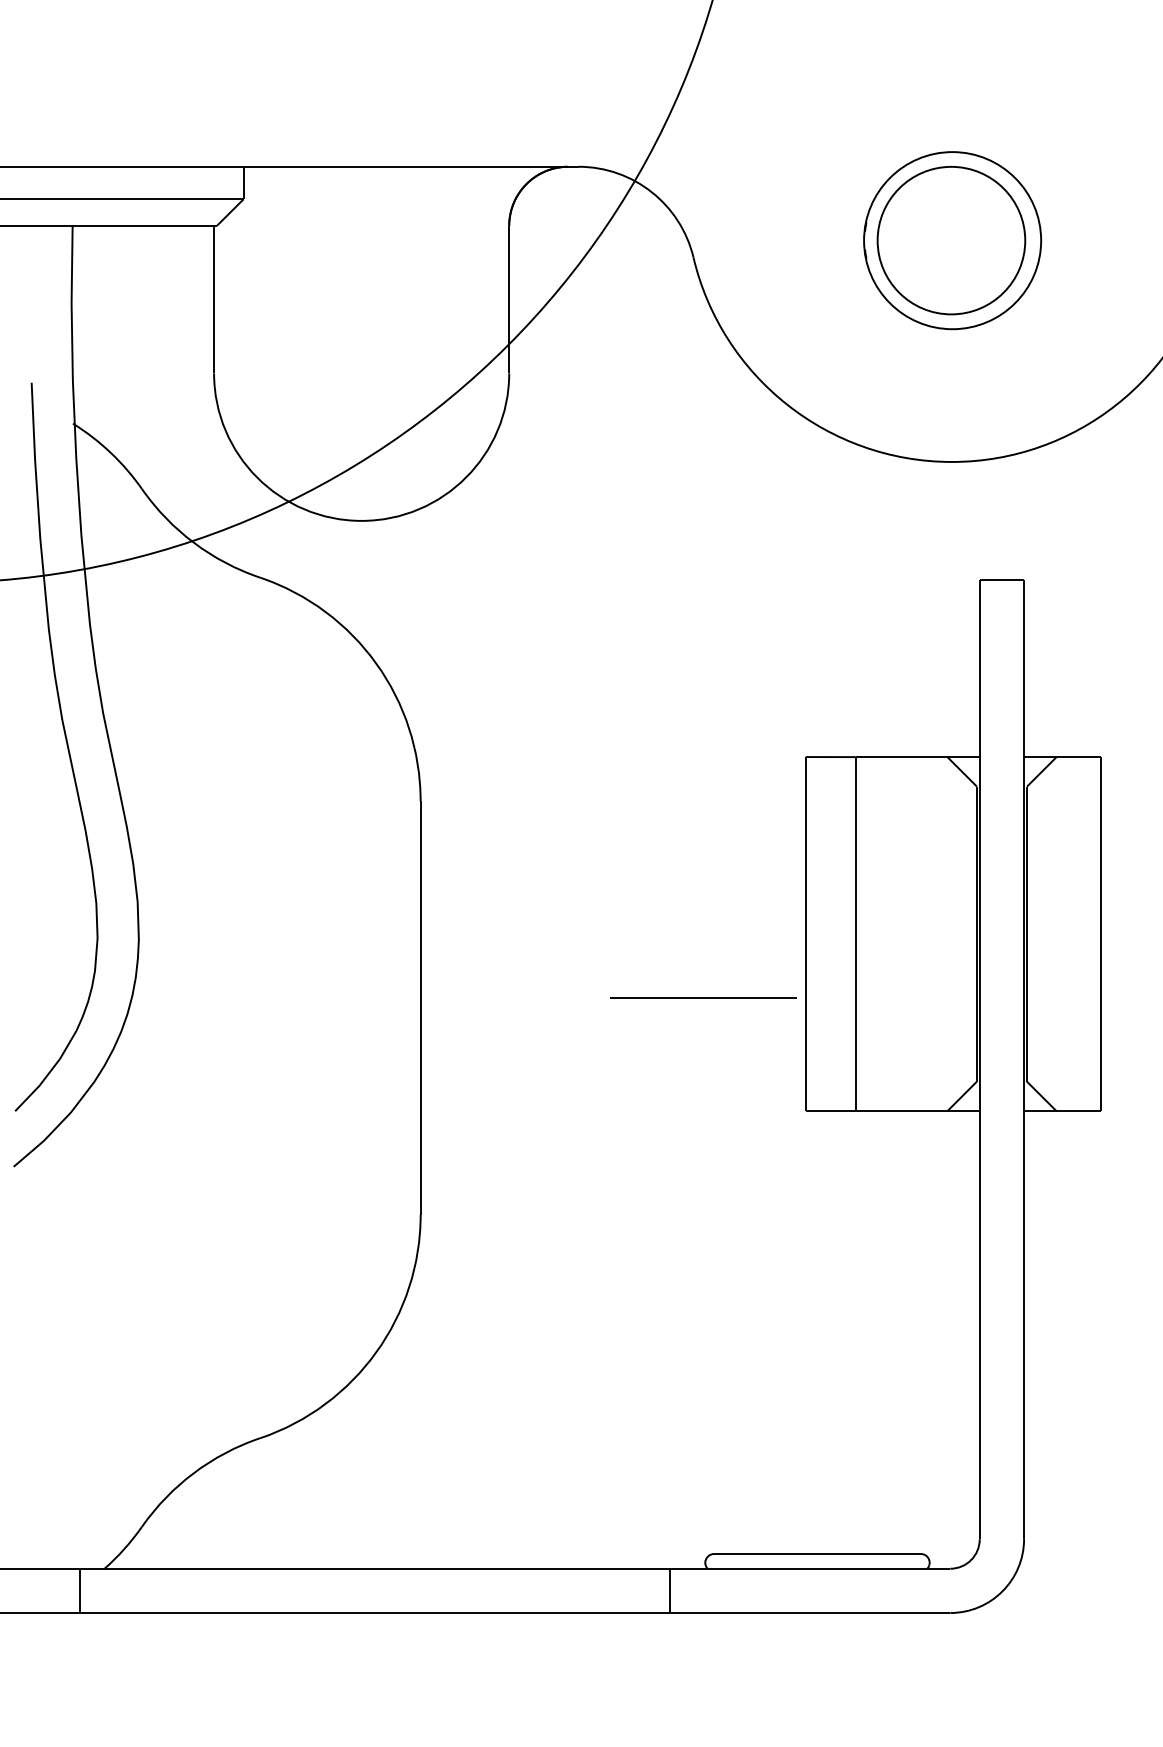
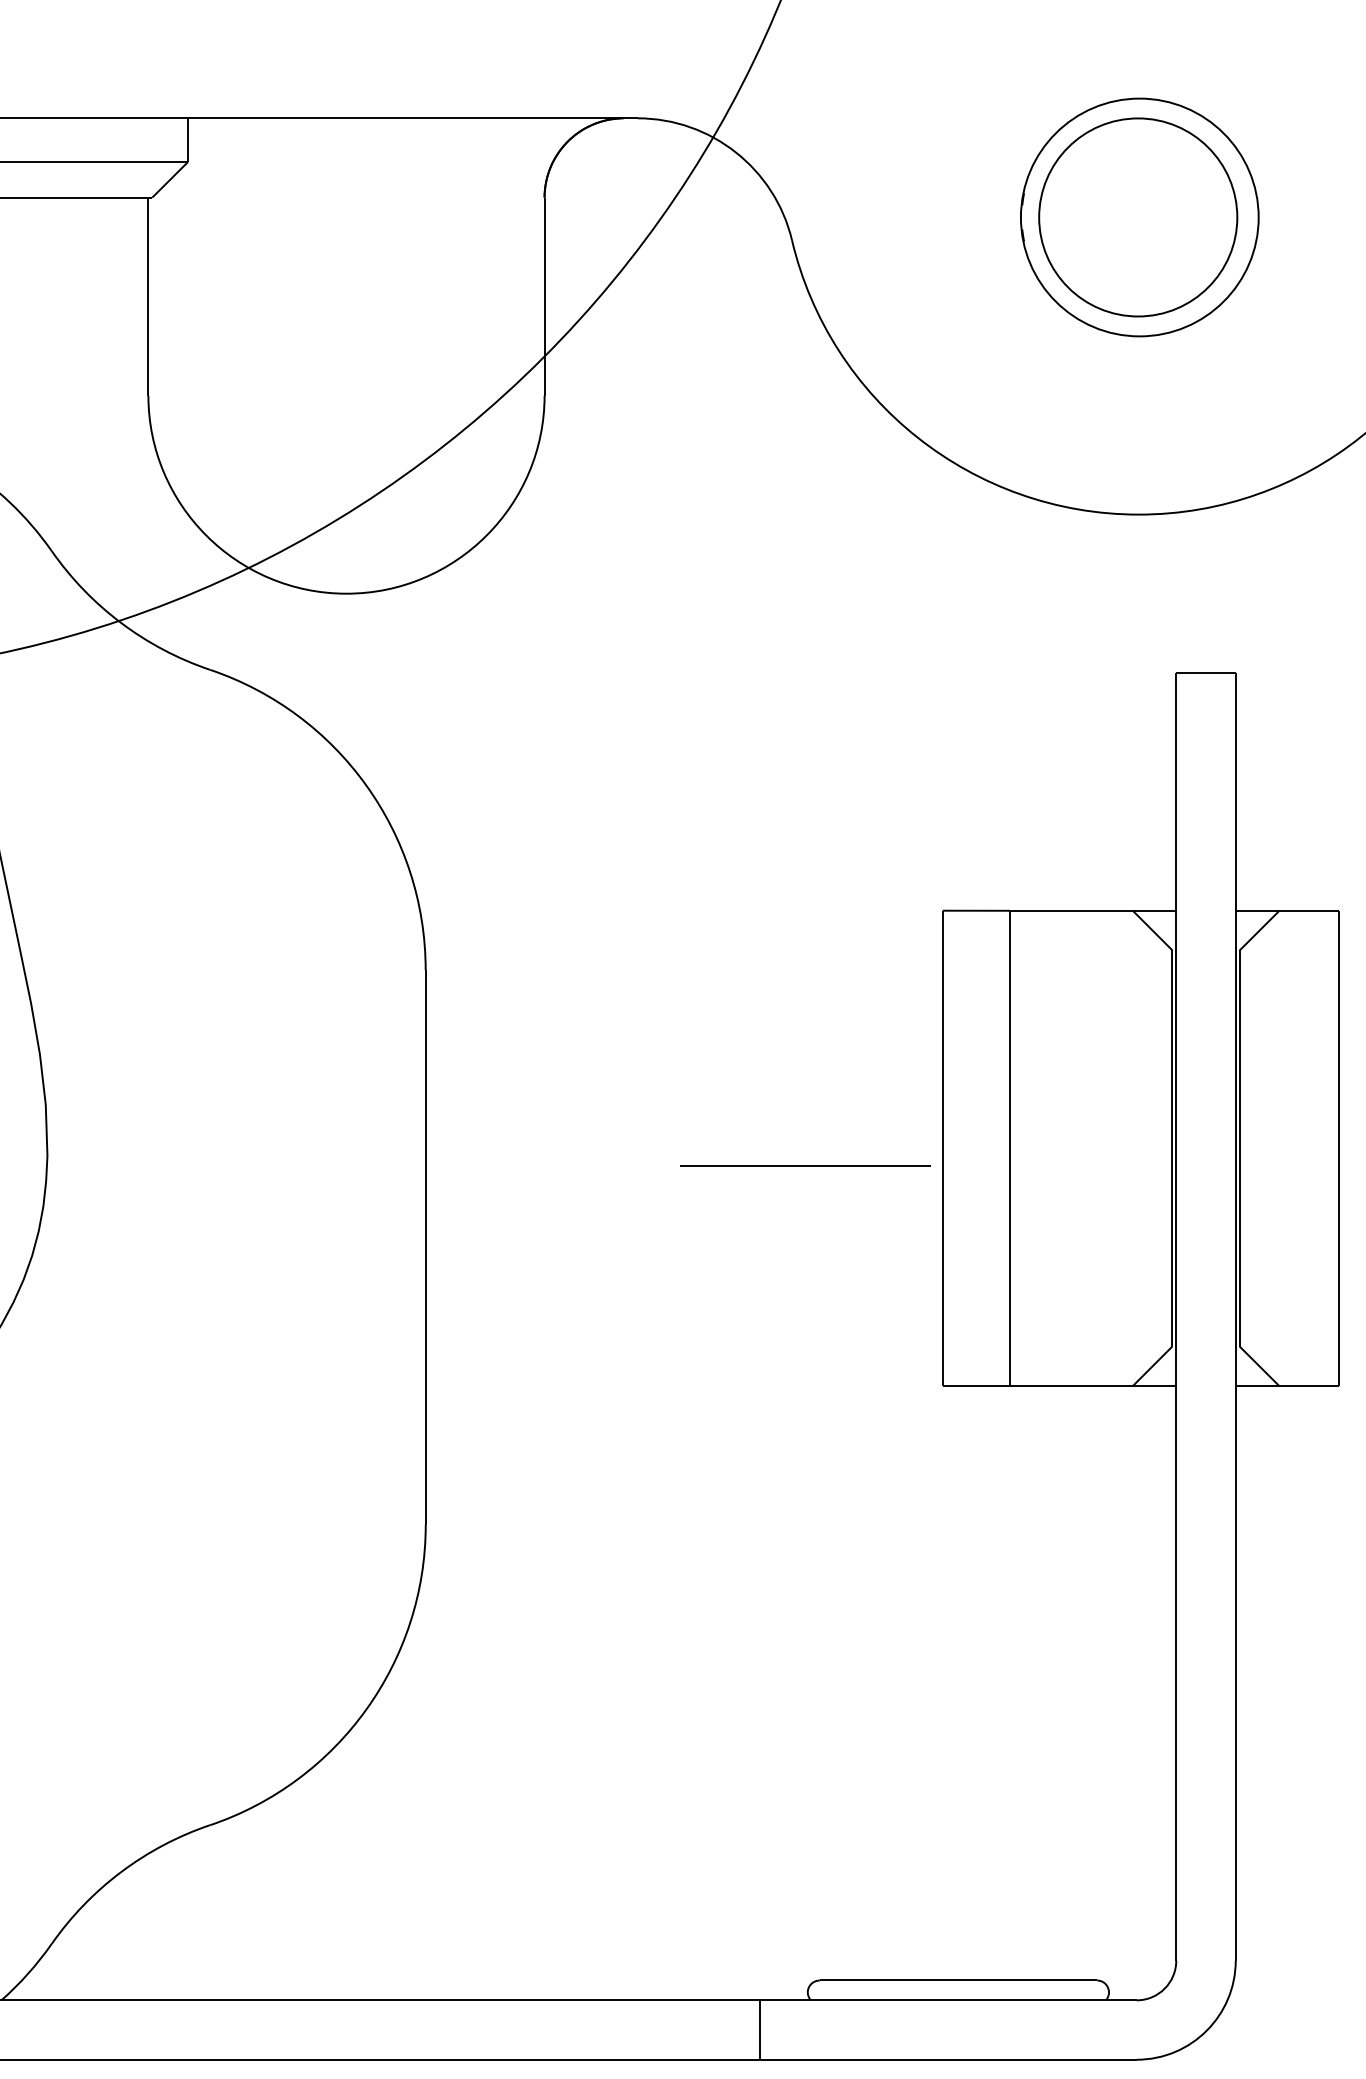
line: (703, 997) -> (805, 1165), moved

